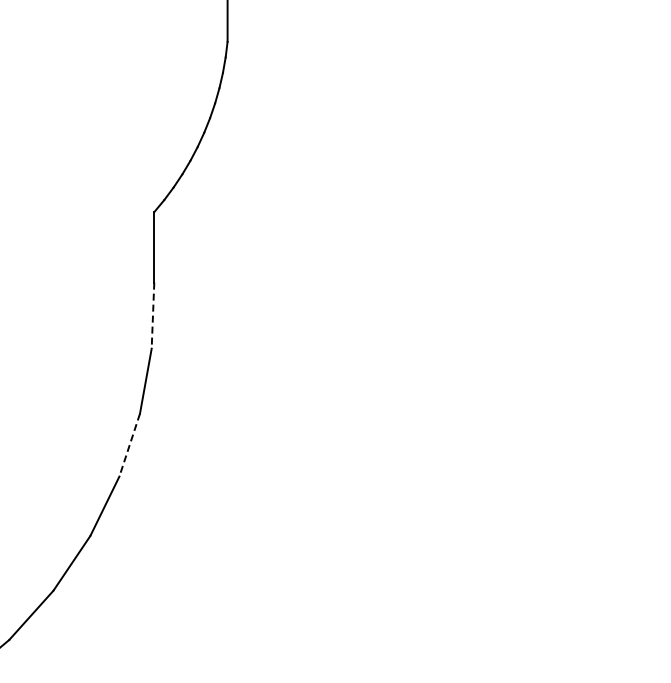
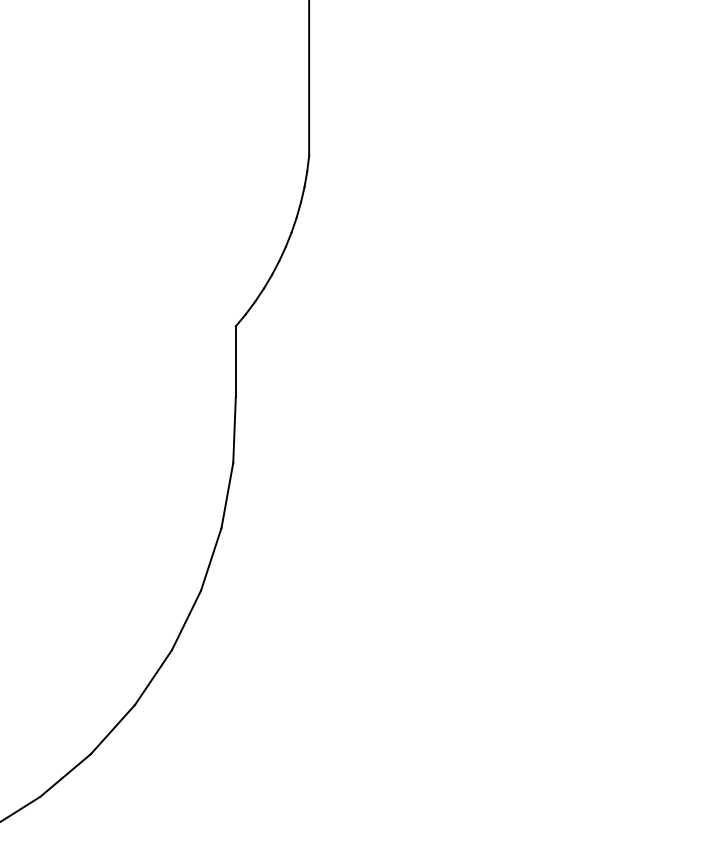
line: (152, 316) -> (234, 430), dashed -> solid
line: (129, 445) -> (211, 559), dashed -> solid

